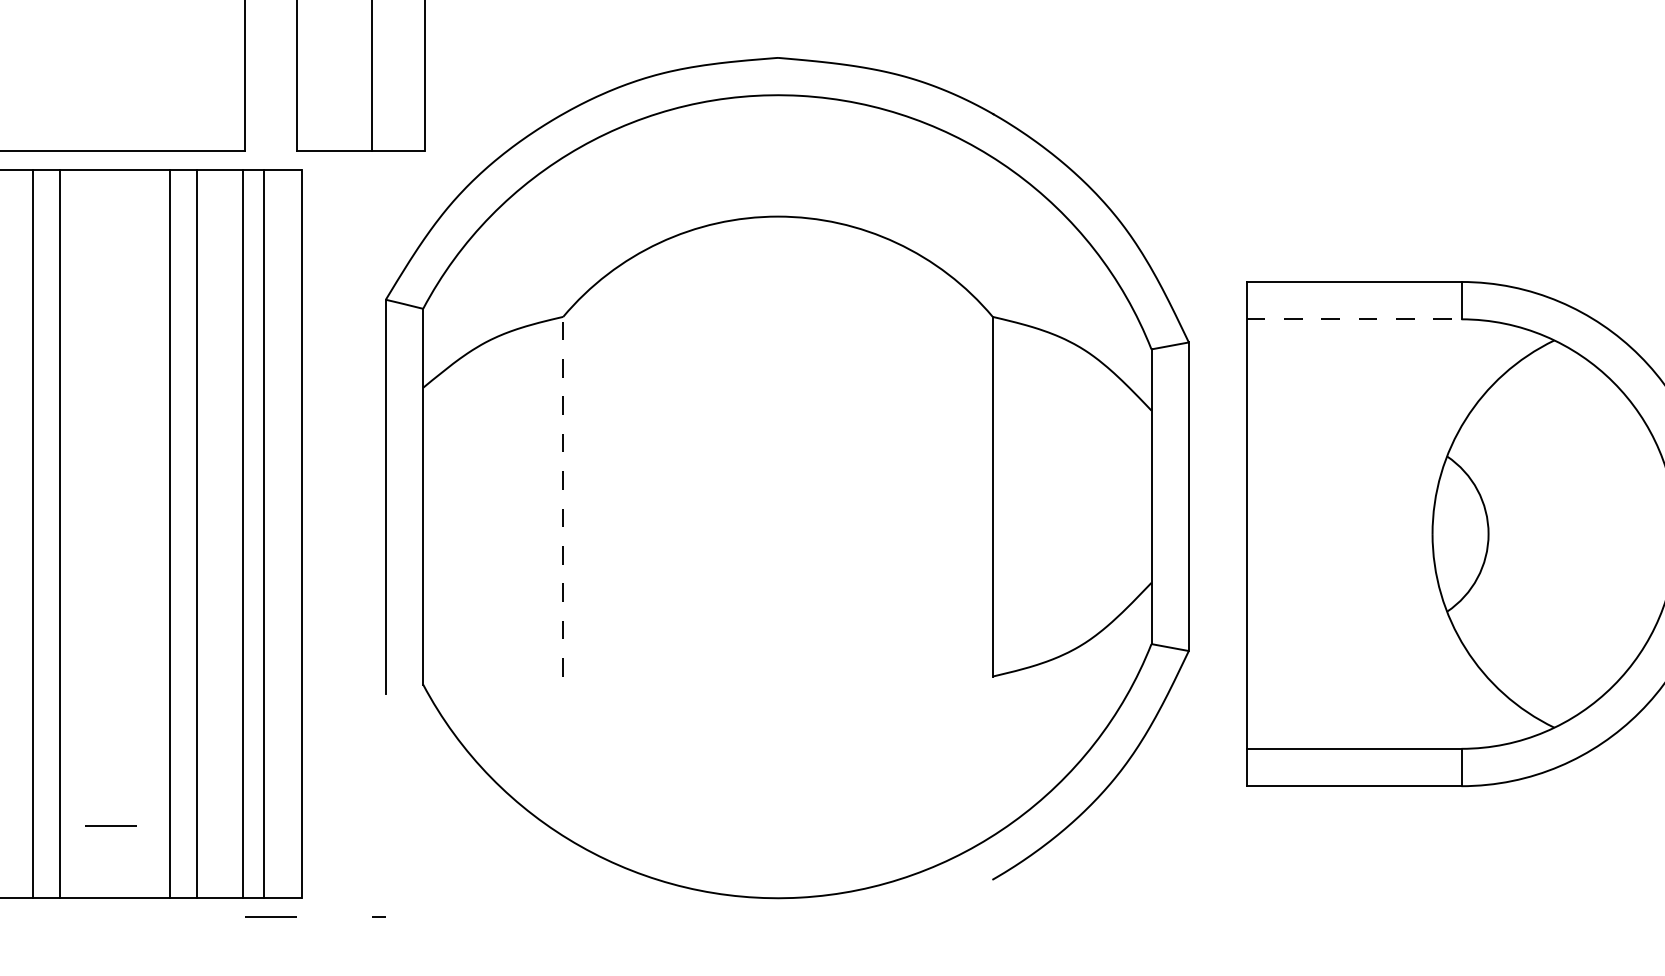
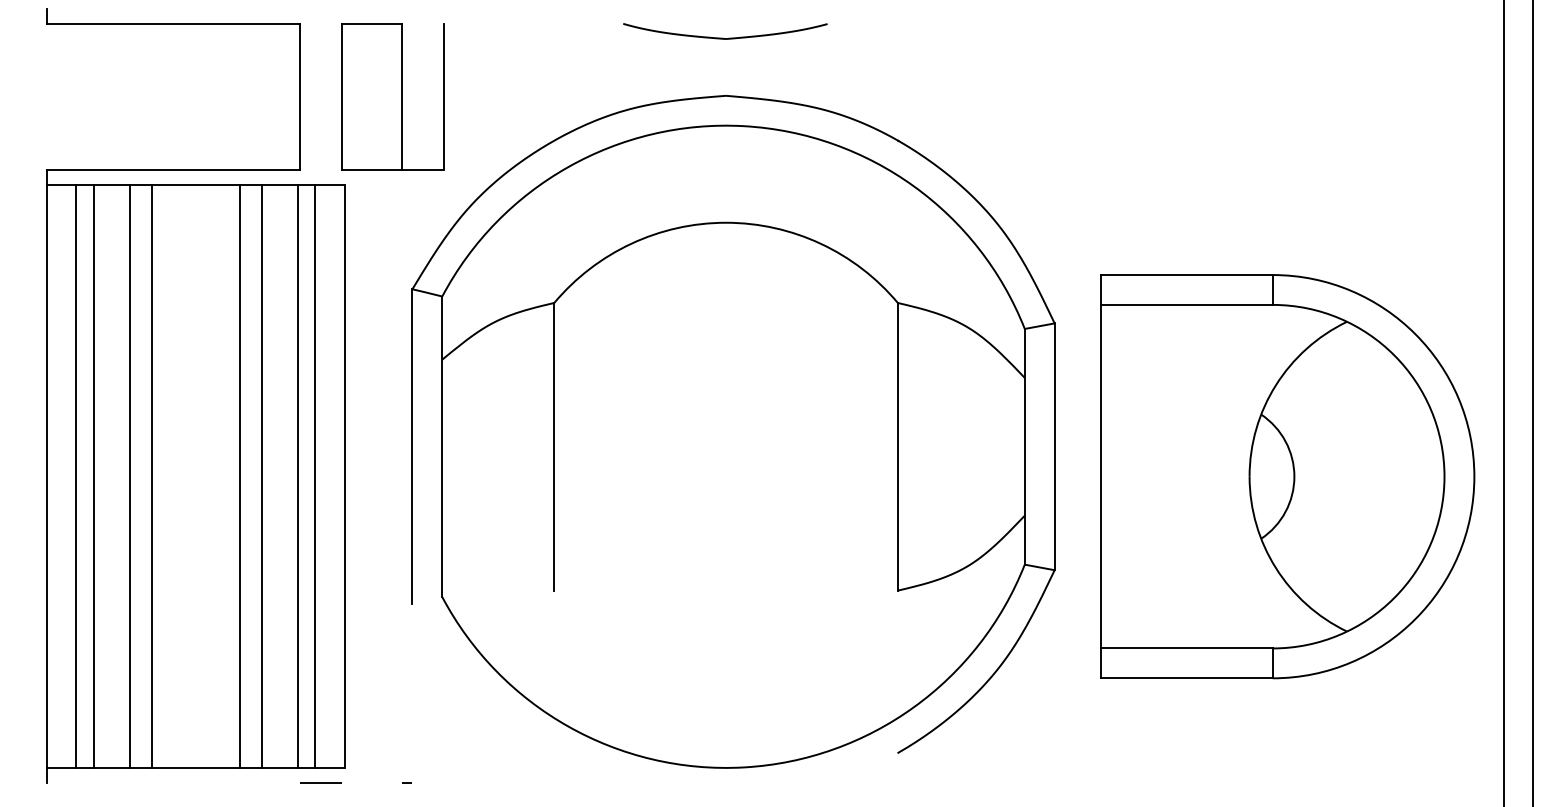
line: (1353, 318) -> (1186, 304), dashed -> solid
line: (563, 496) -> (554, 446), dashed -> solid
line: (110, 825) -> (192, 709), removed

